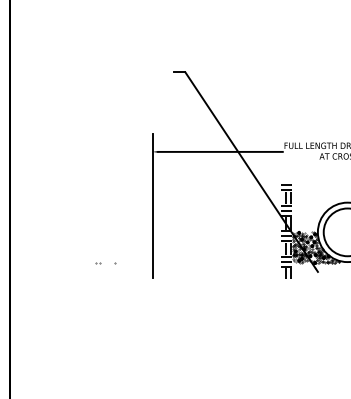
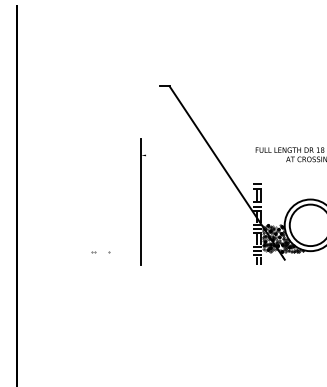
line: (220, 151) -> (200, 155), removed

